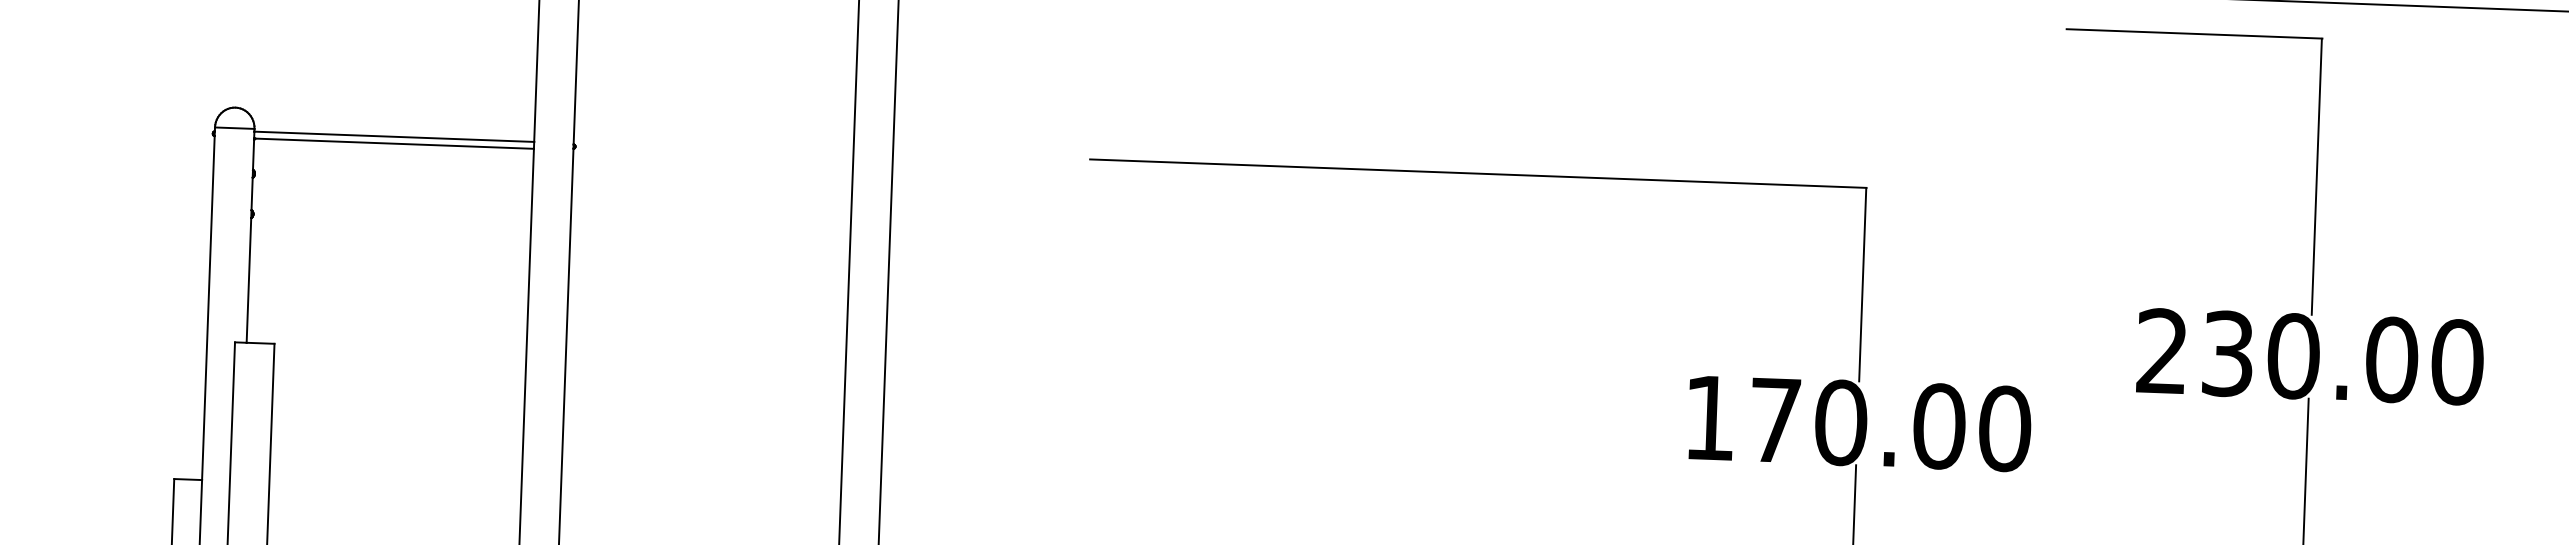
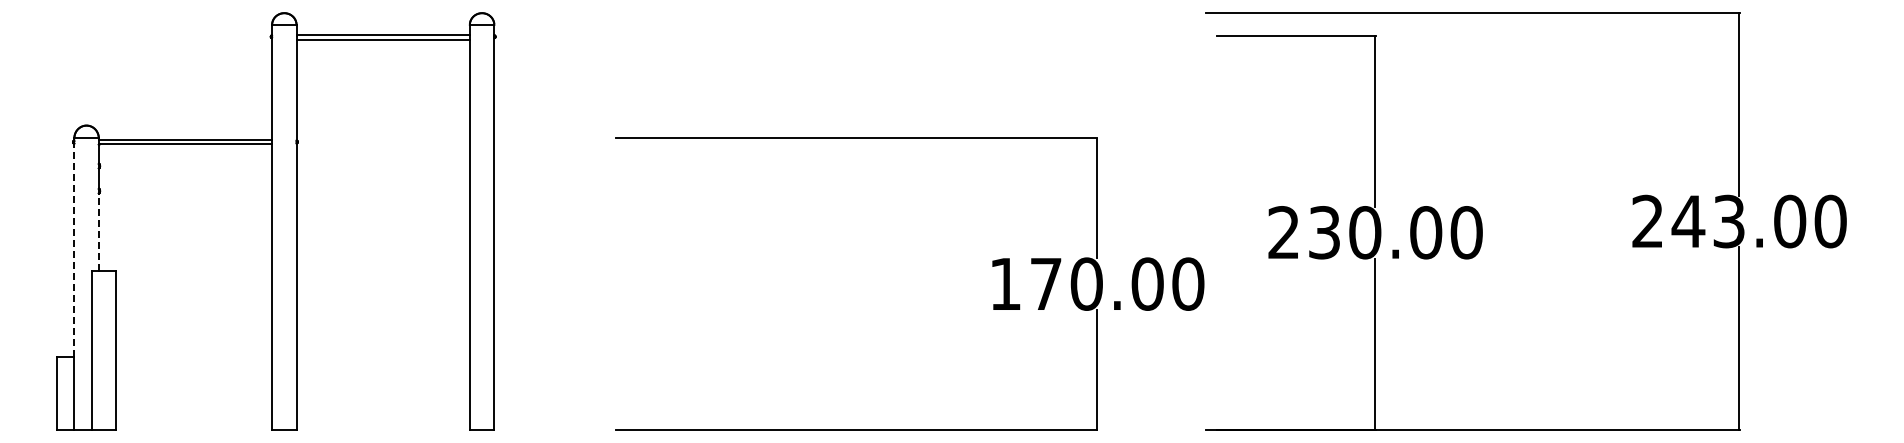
line: (248, 280) -> (98, 232), solid -> dashed
line: (208, 308) -> (74, 250), solid -> dashed

